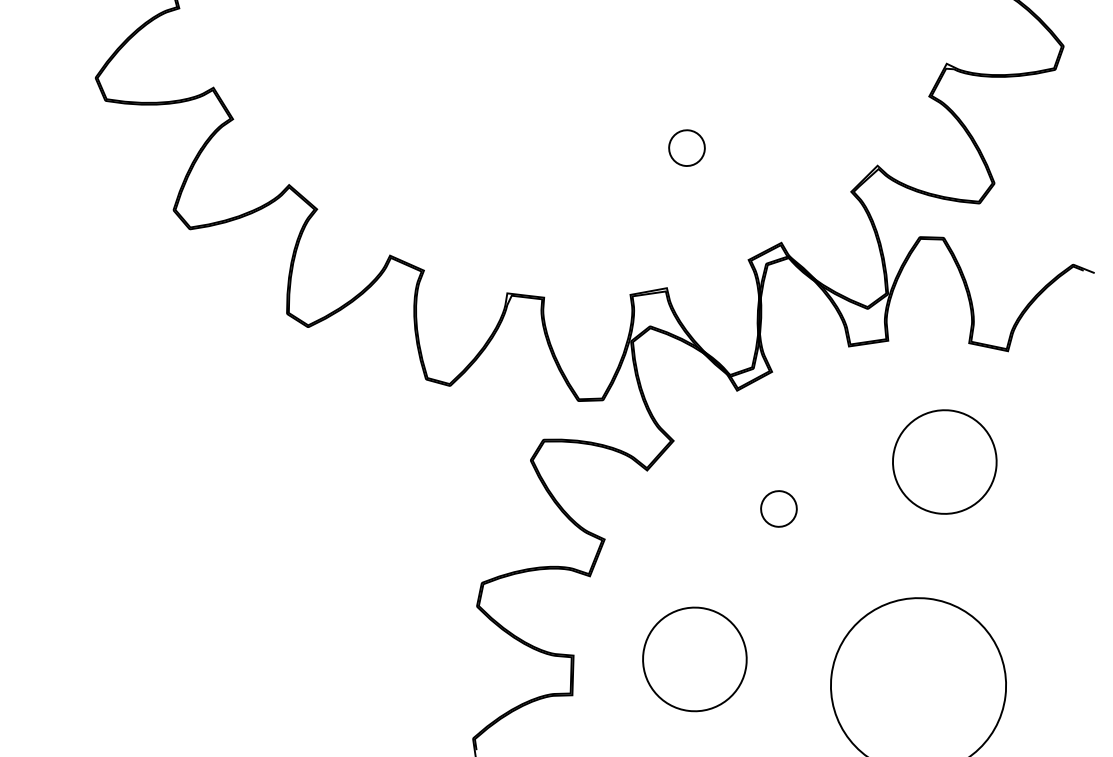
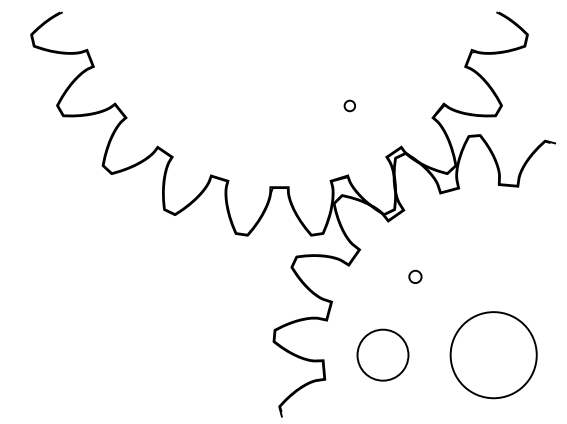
circle: (686, 147) -> (349, 105), size x0.6
part: (944, 462) -> (493, 244), removed
circle: (779, 508) -> (415, 276), size x0.7

